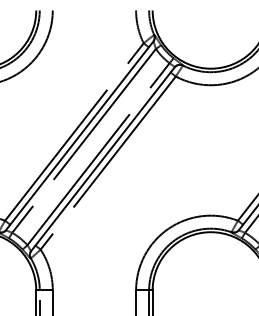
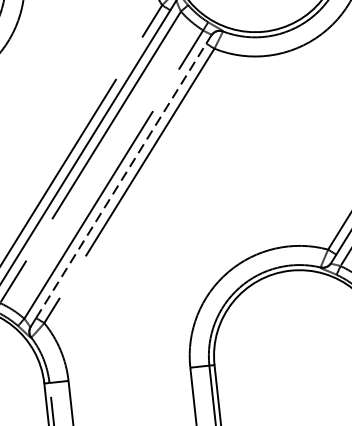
line: (103, 159) -> (121, 181), solid -> dashed

